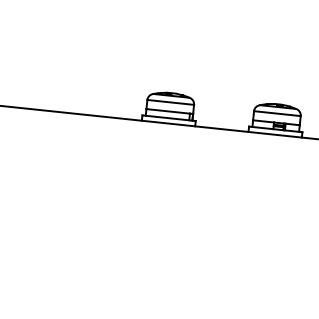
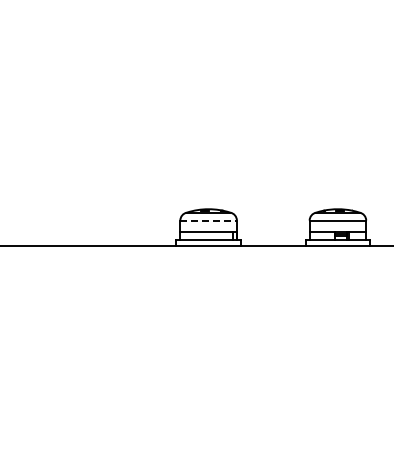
line: (171, 102) -> (209, 220), solid -> dashed

